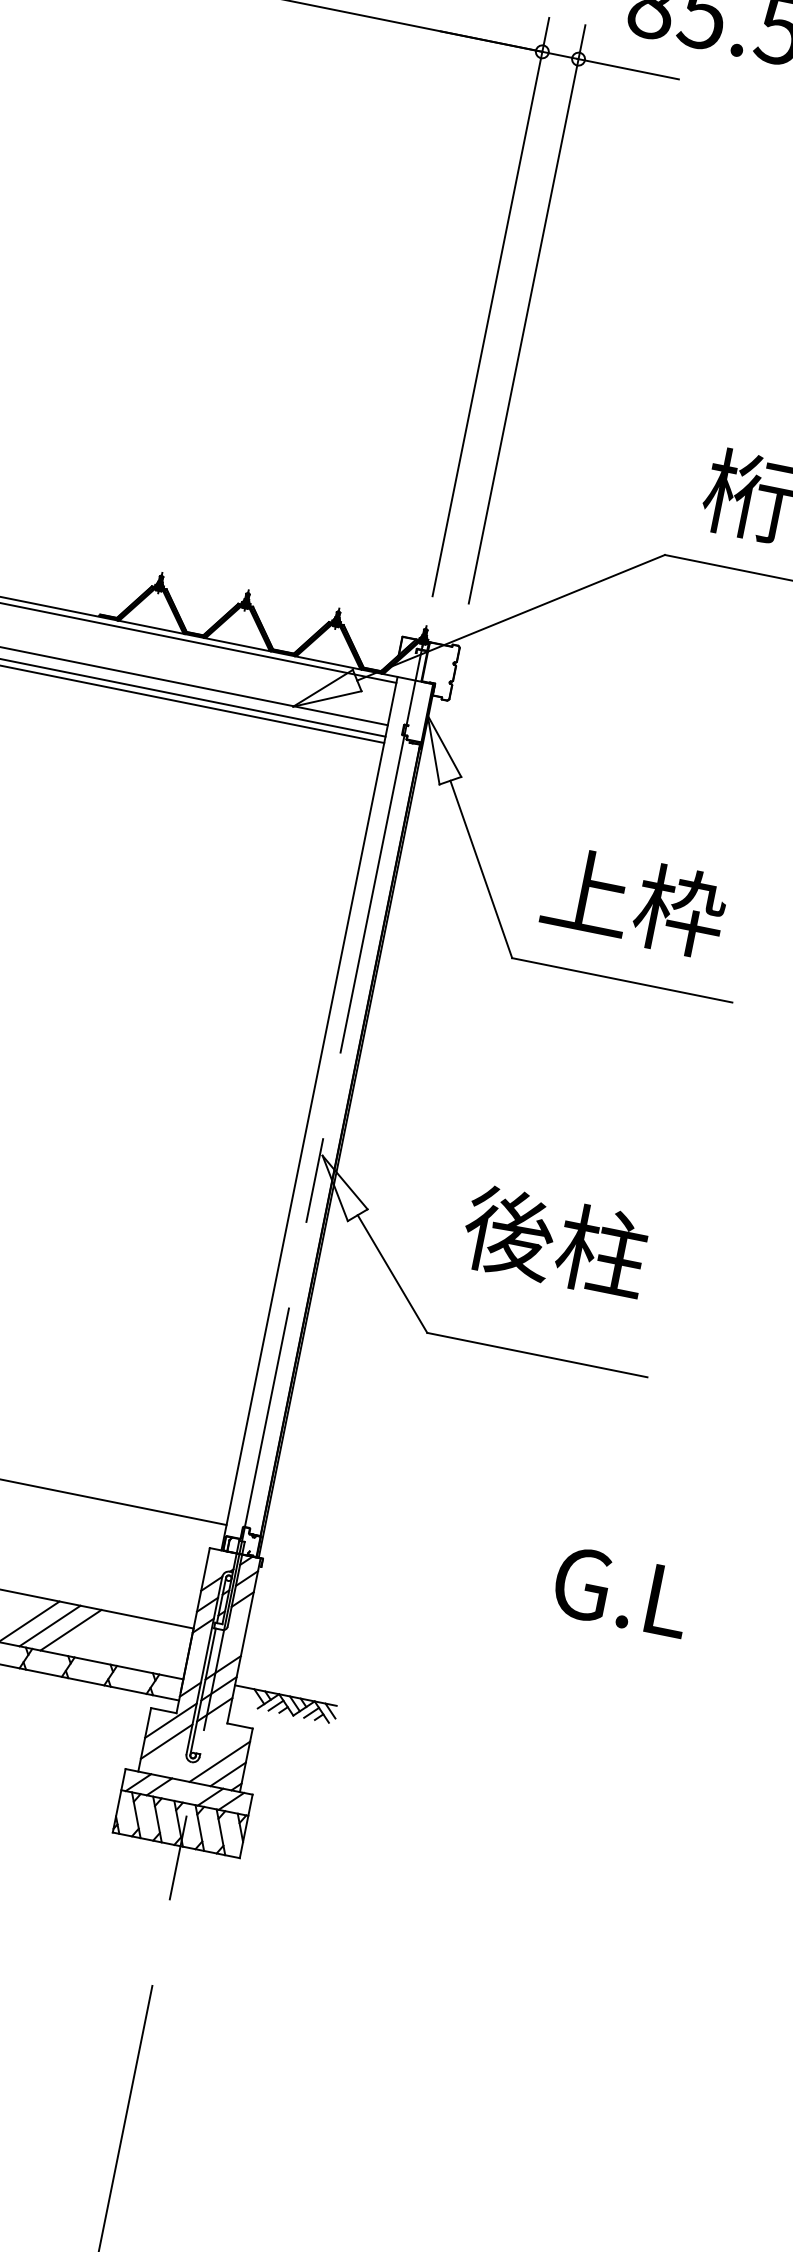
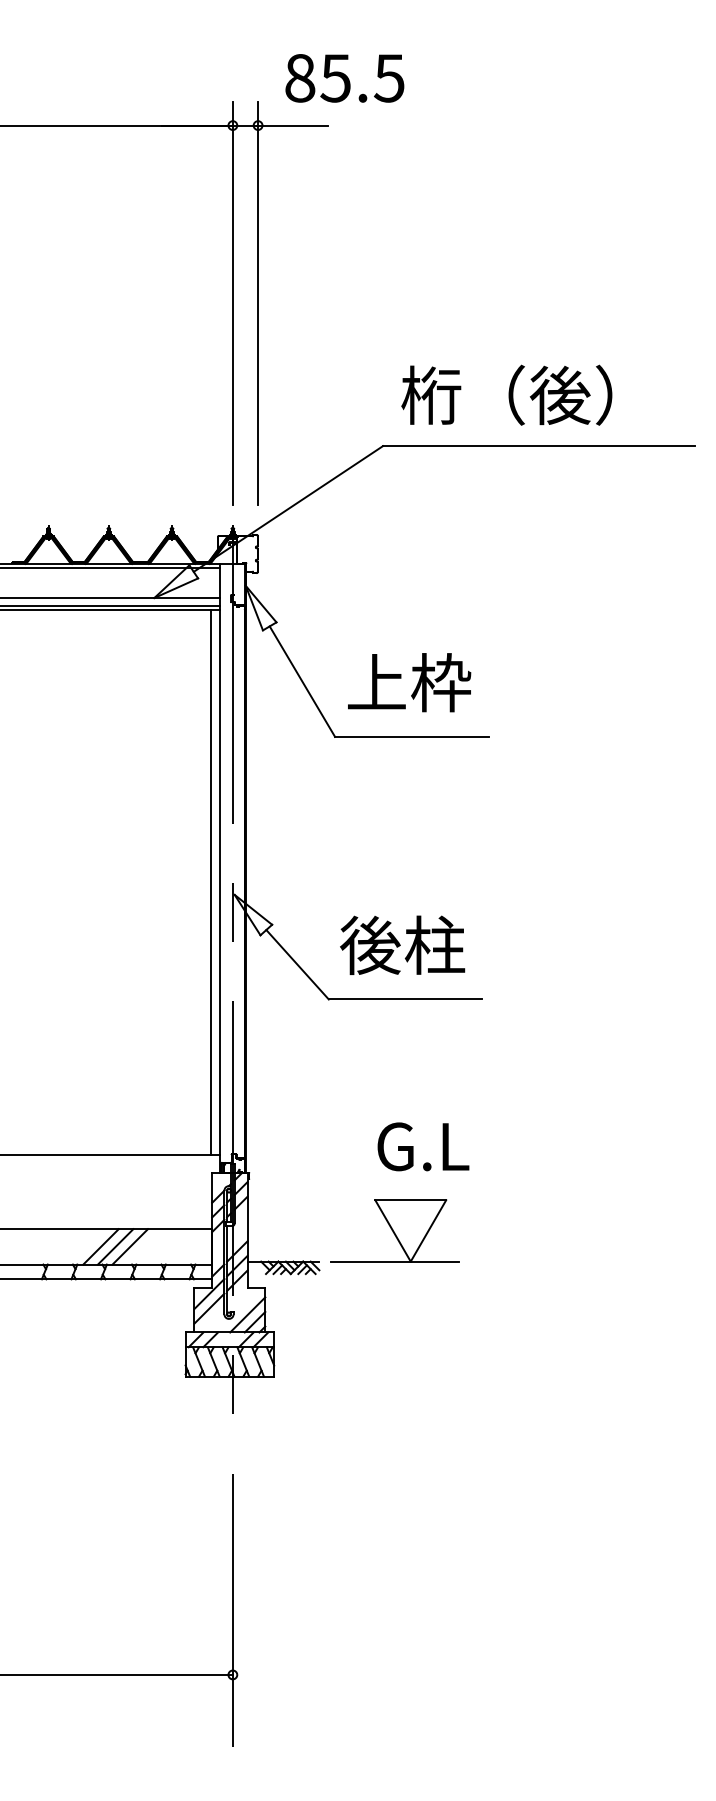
line: (292, 1131) -> (211, 882), added
text: (555, 1240) -> (402, 944), moved
text: (622, 1591) -> (423, 1146), moved
part: (454, 1683) -> (394, 1230), added

